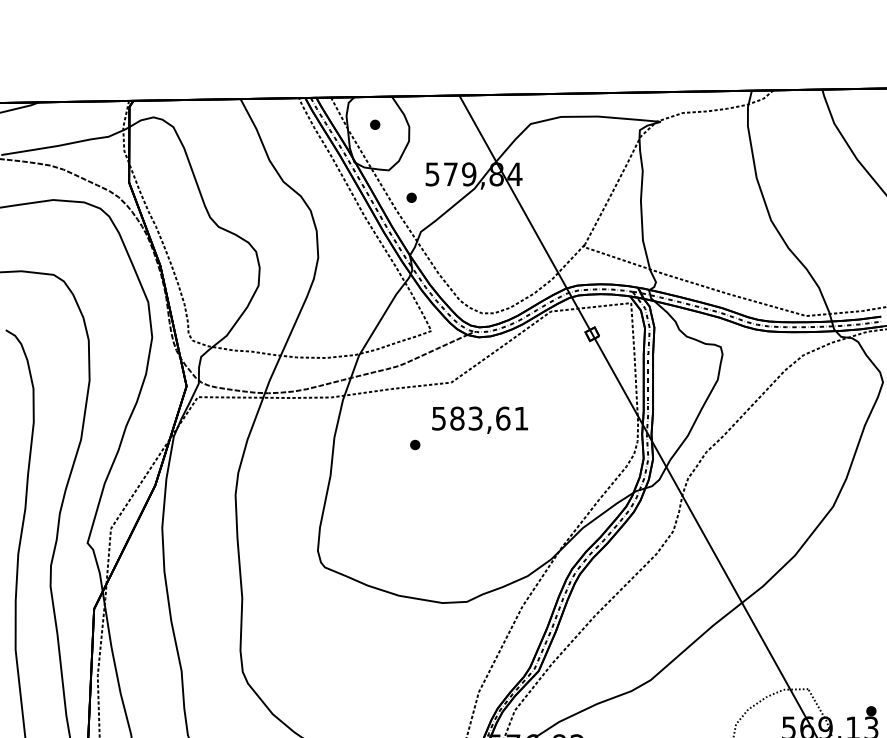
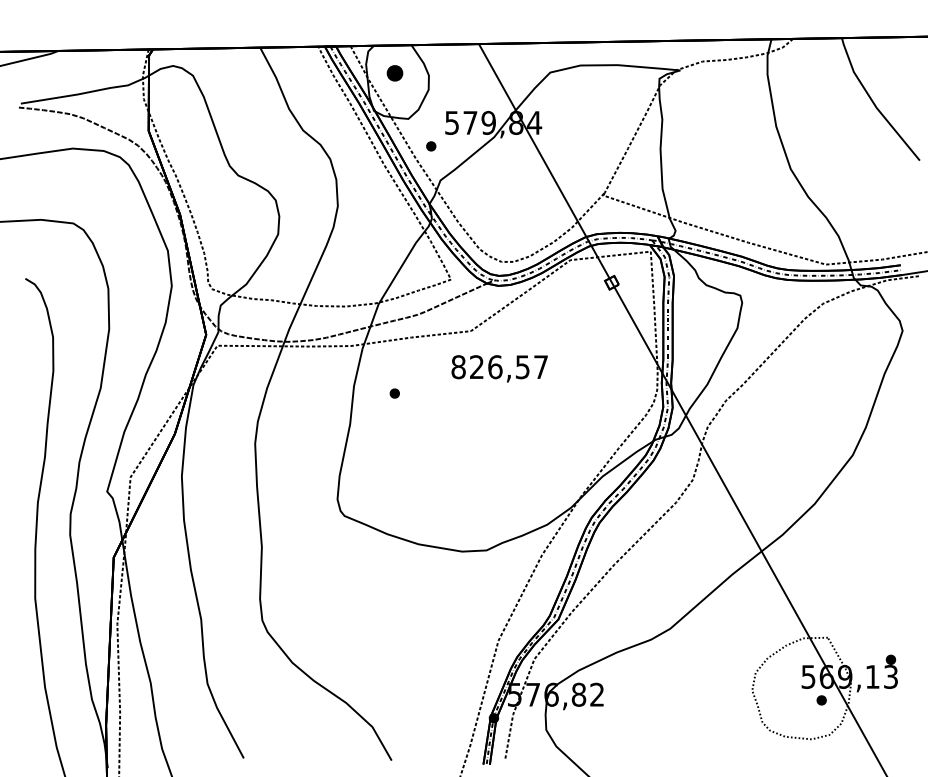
part: (374, 124) -> (394, 73), size x1.6
text: (479, 418) -> (499, 367), 583,61 -> 826,57
part: (414, 444) -> (394, 393), moved

